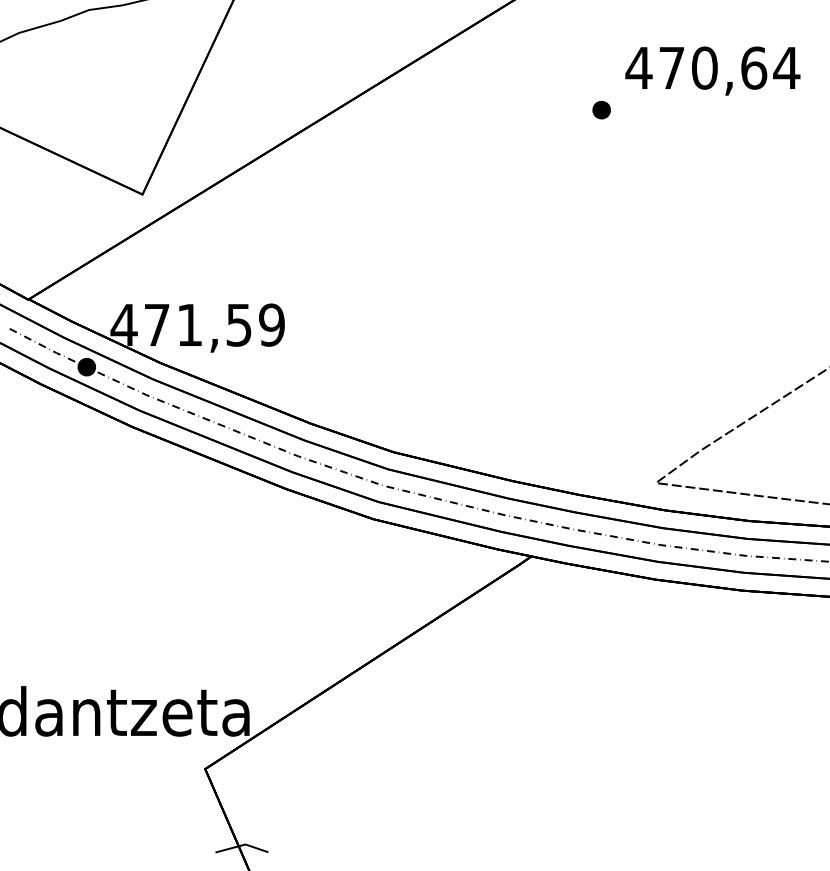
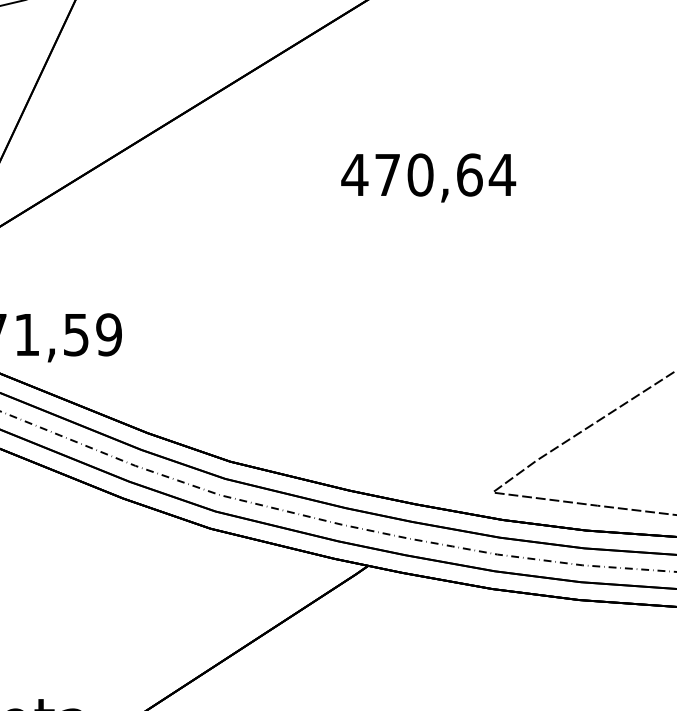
text: (712, 70) -> (428, 177), moved
part: (601, 110) -> (438, 120), removed

